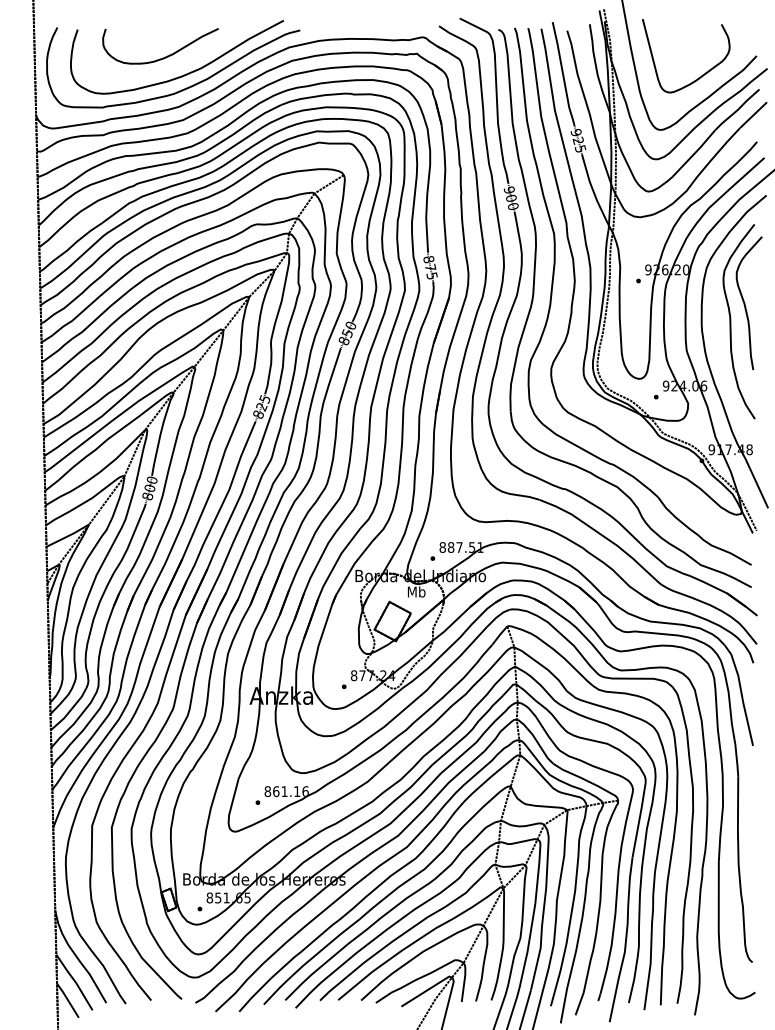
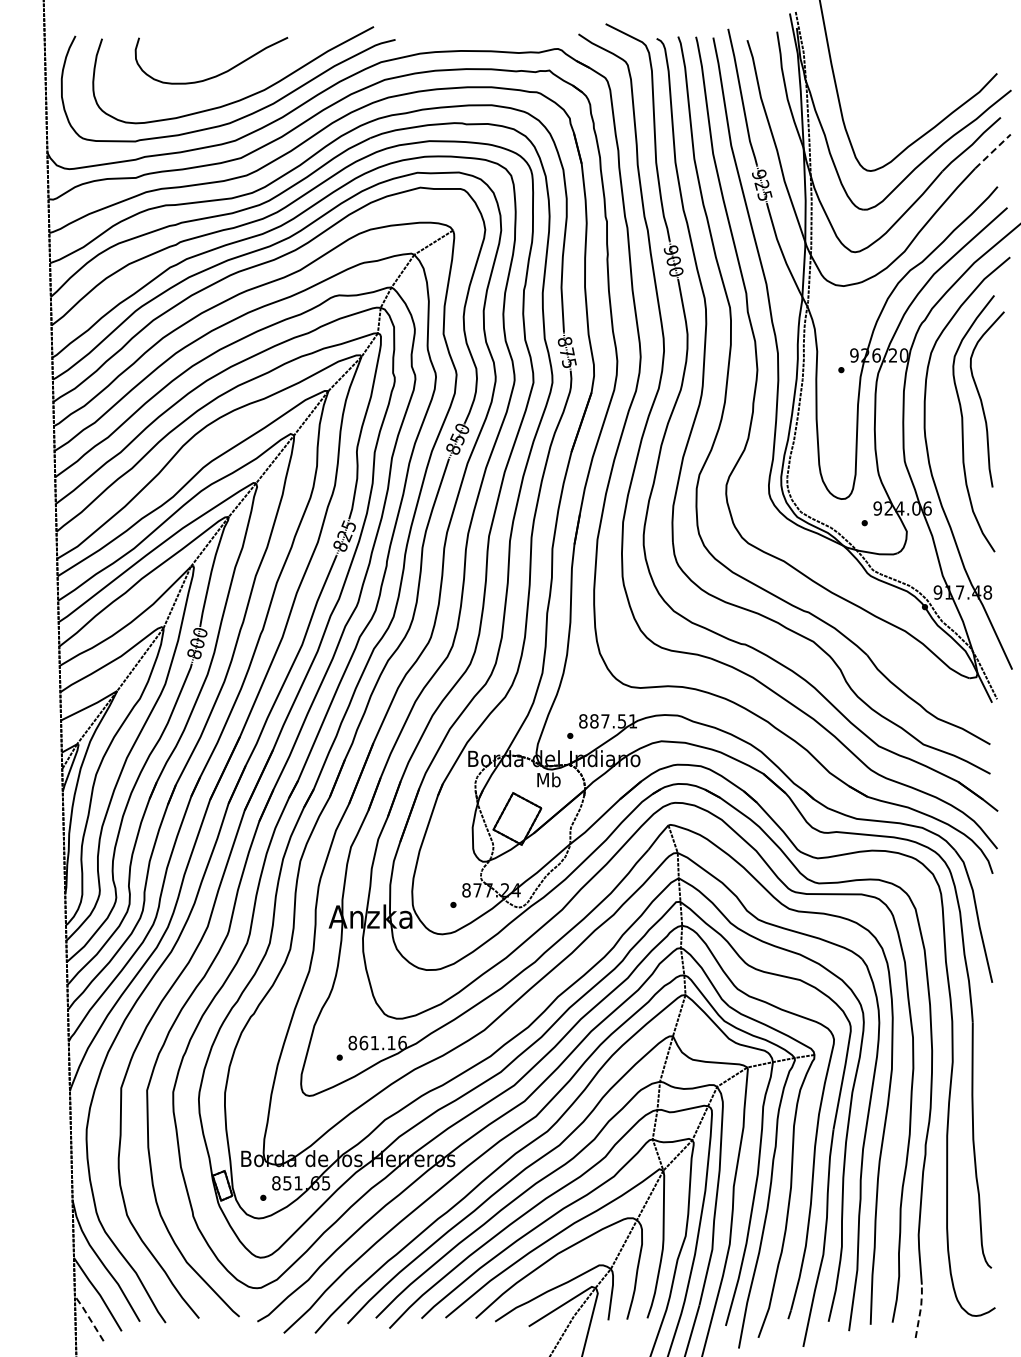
curve: (702, 74) -> (925, 98), removed
line: (753, 115) -> (992, 151), solid -> dashed
line: (698, 993) -> (920, 1309), solid -> dashed
line: (68, 999) -> (89, 1317), solid -> dashed

